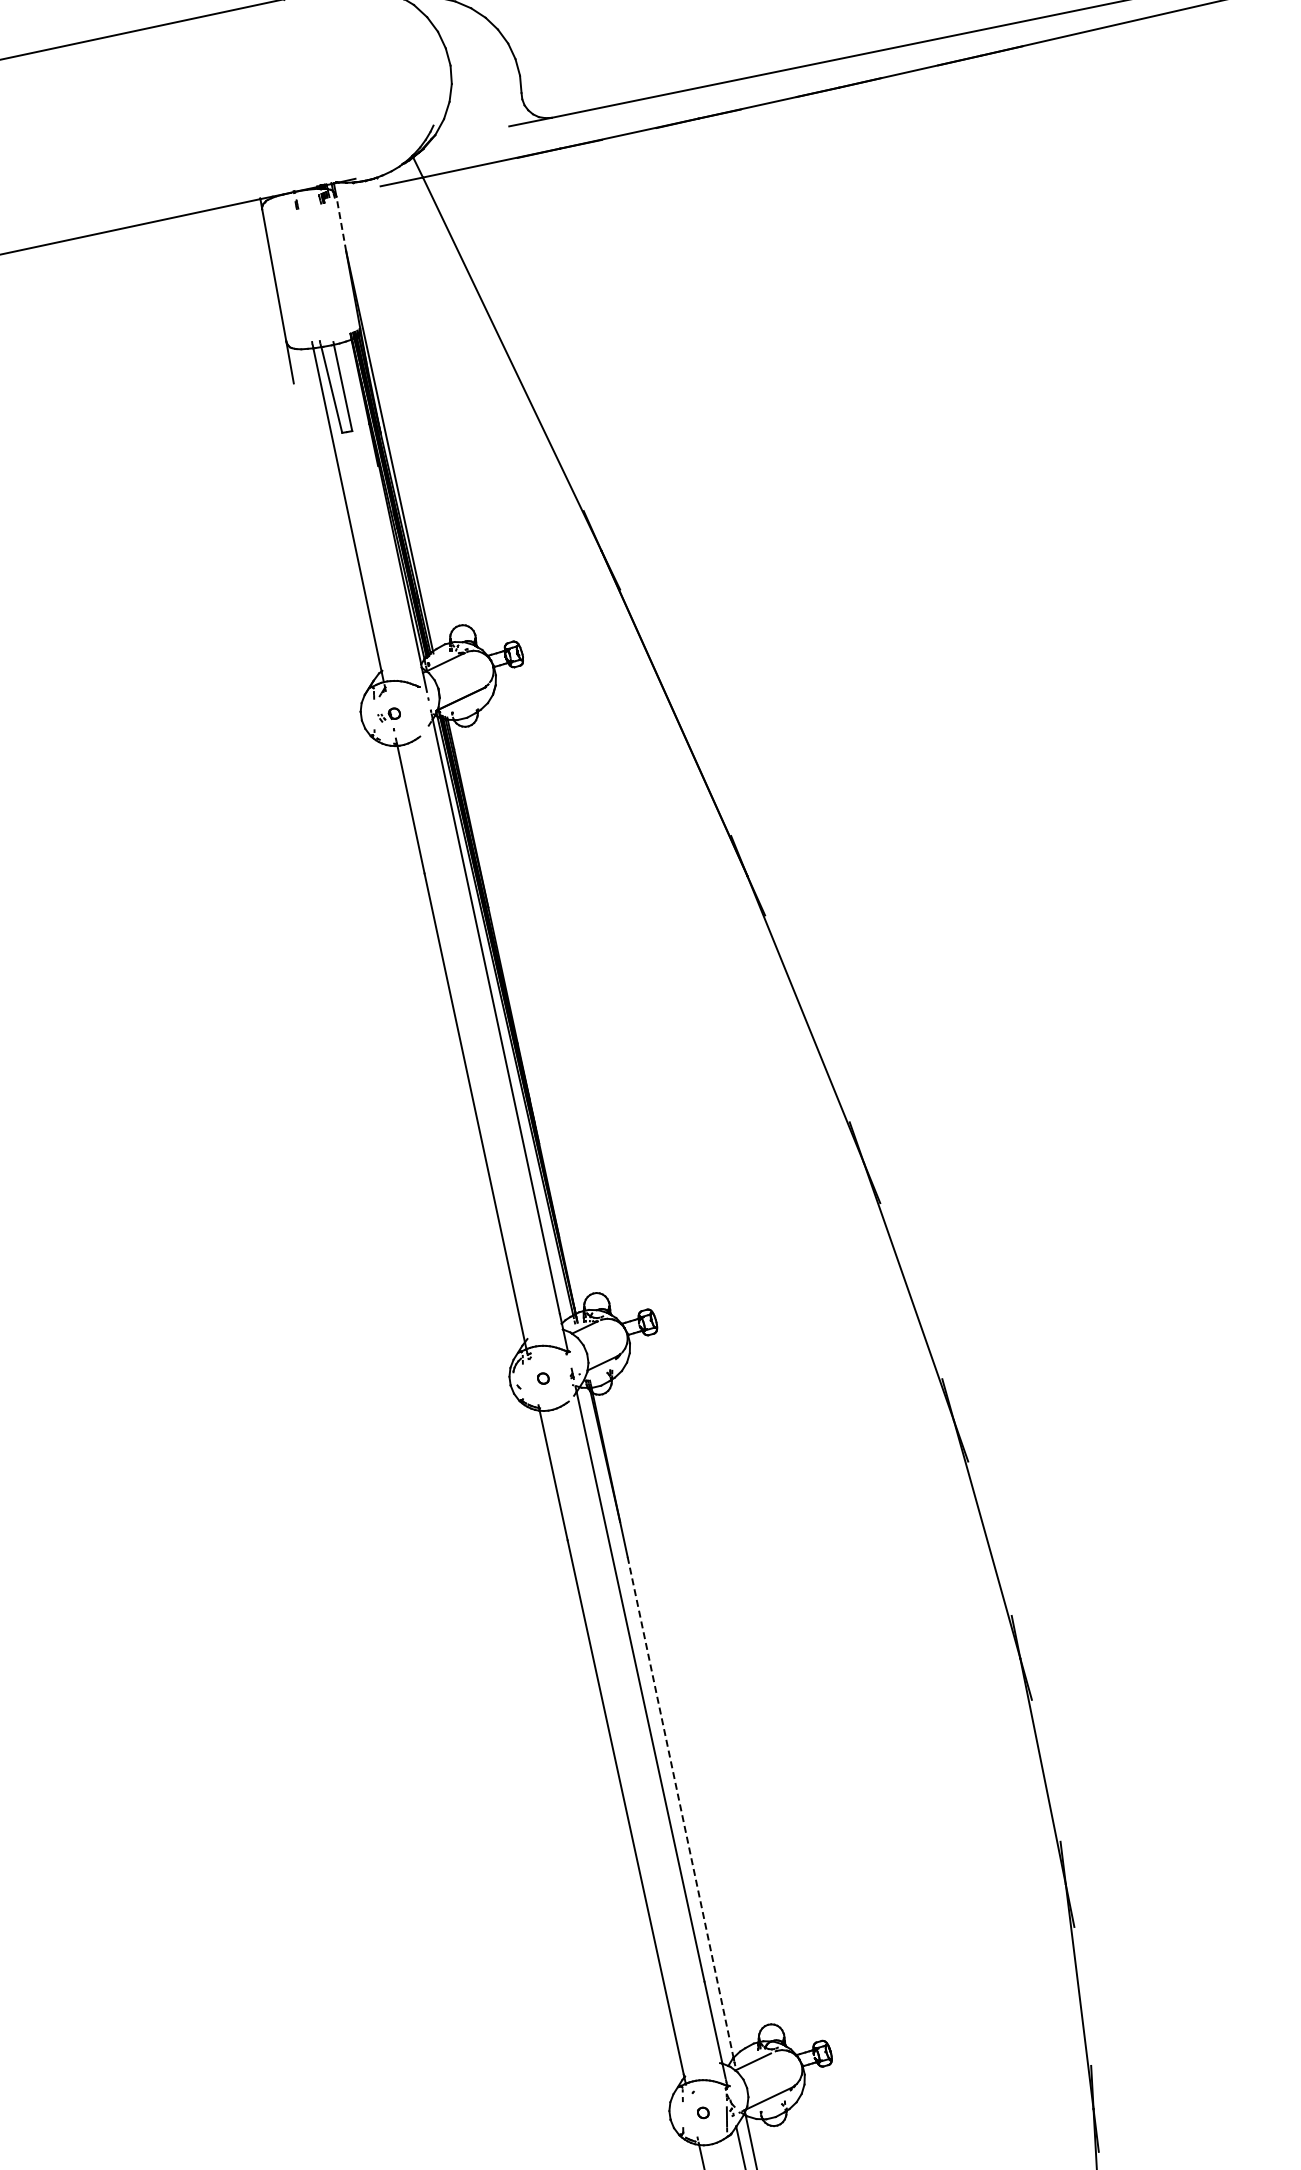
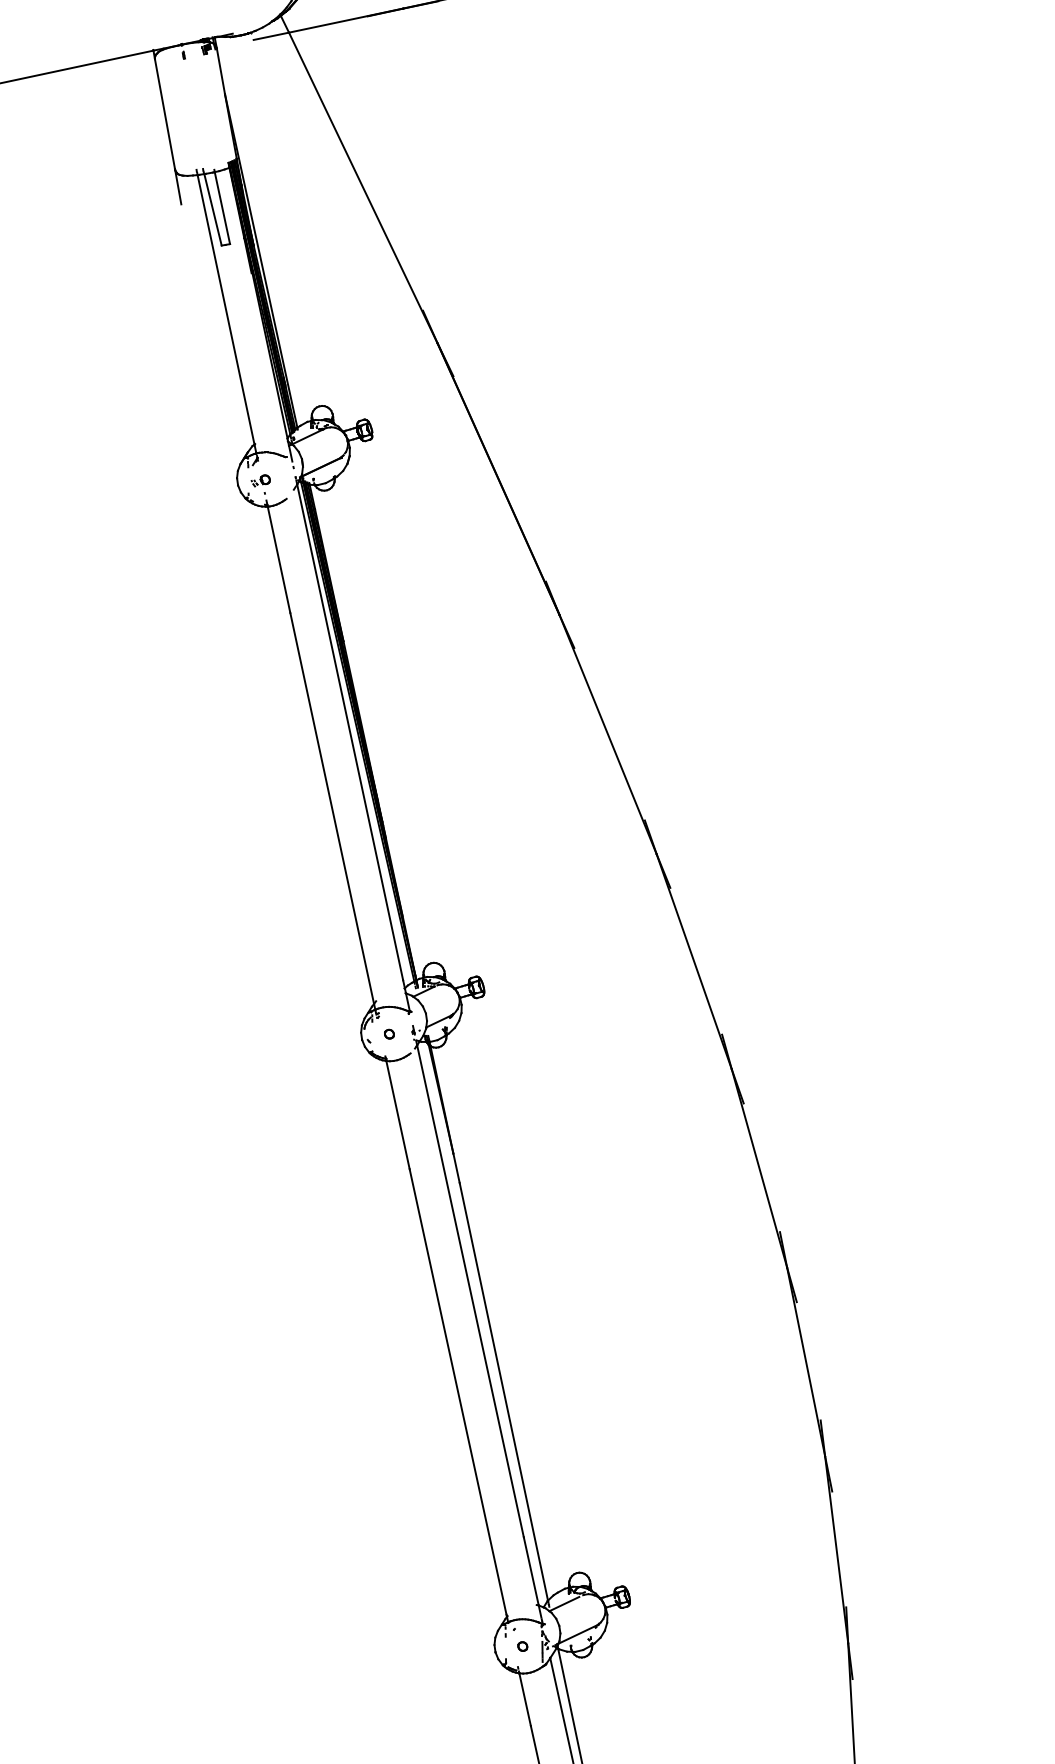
line: (341, 224) -> (221, 71), dashed -> solid
line: (680, 1807) -> (503, 1391), dashed -> solid

